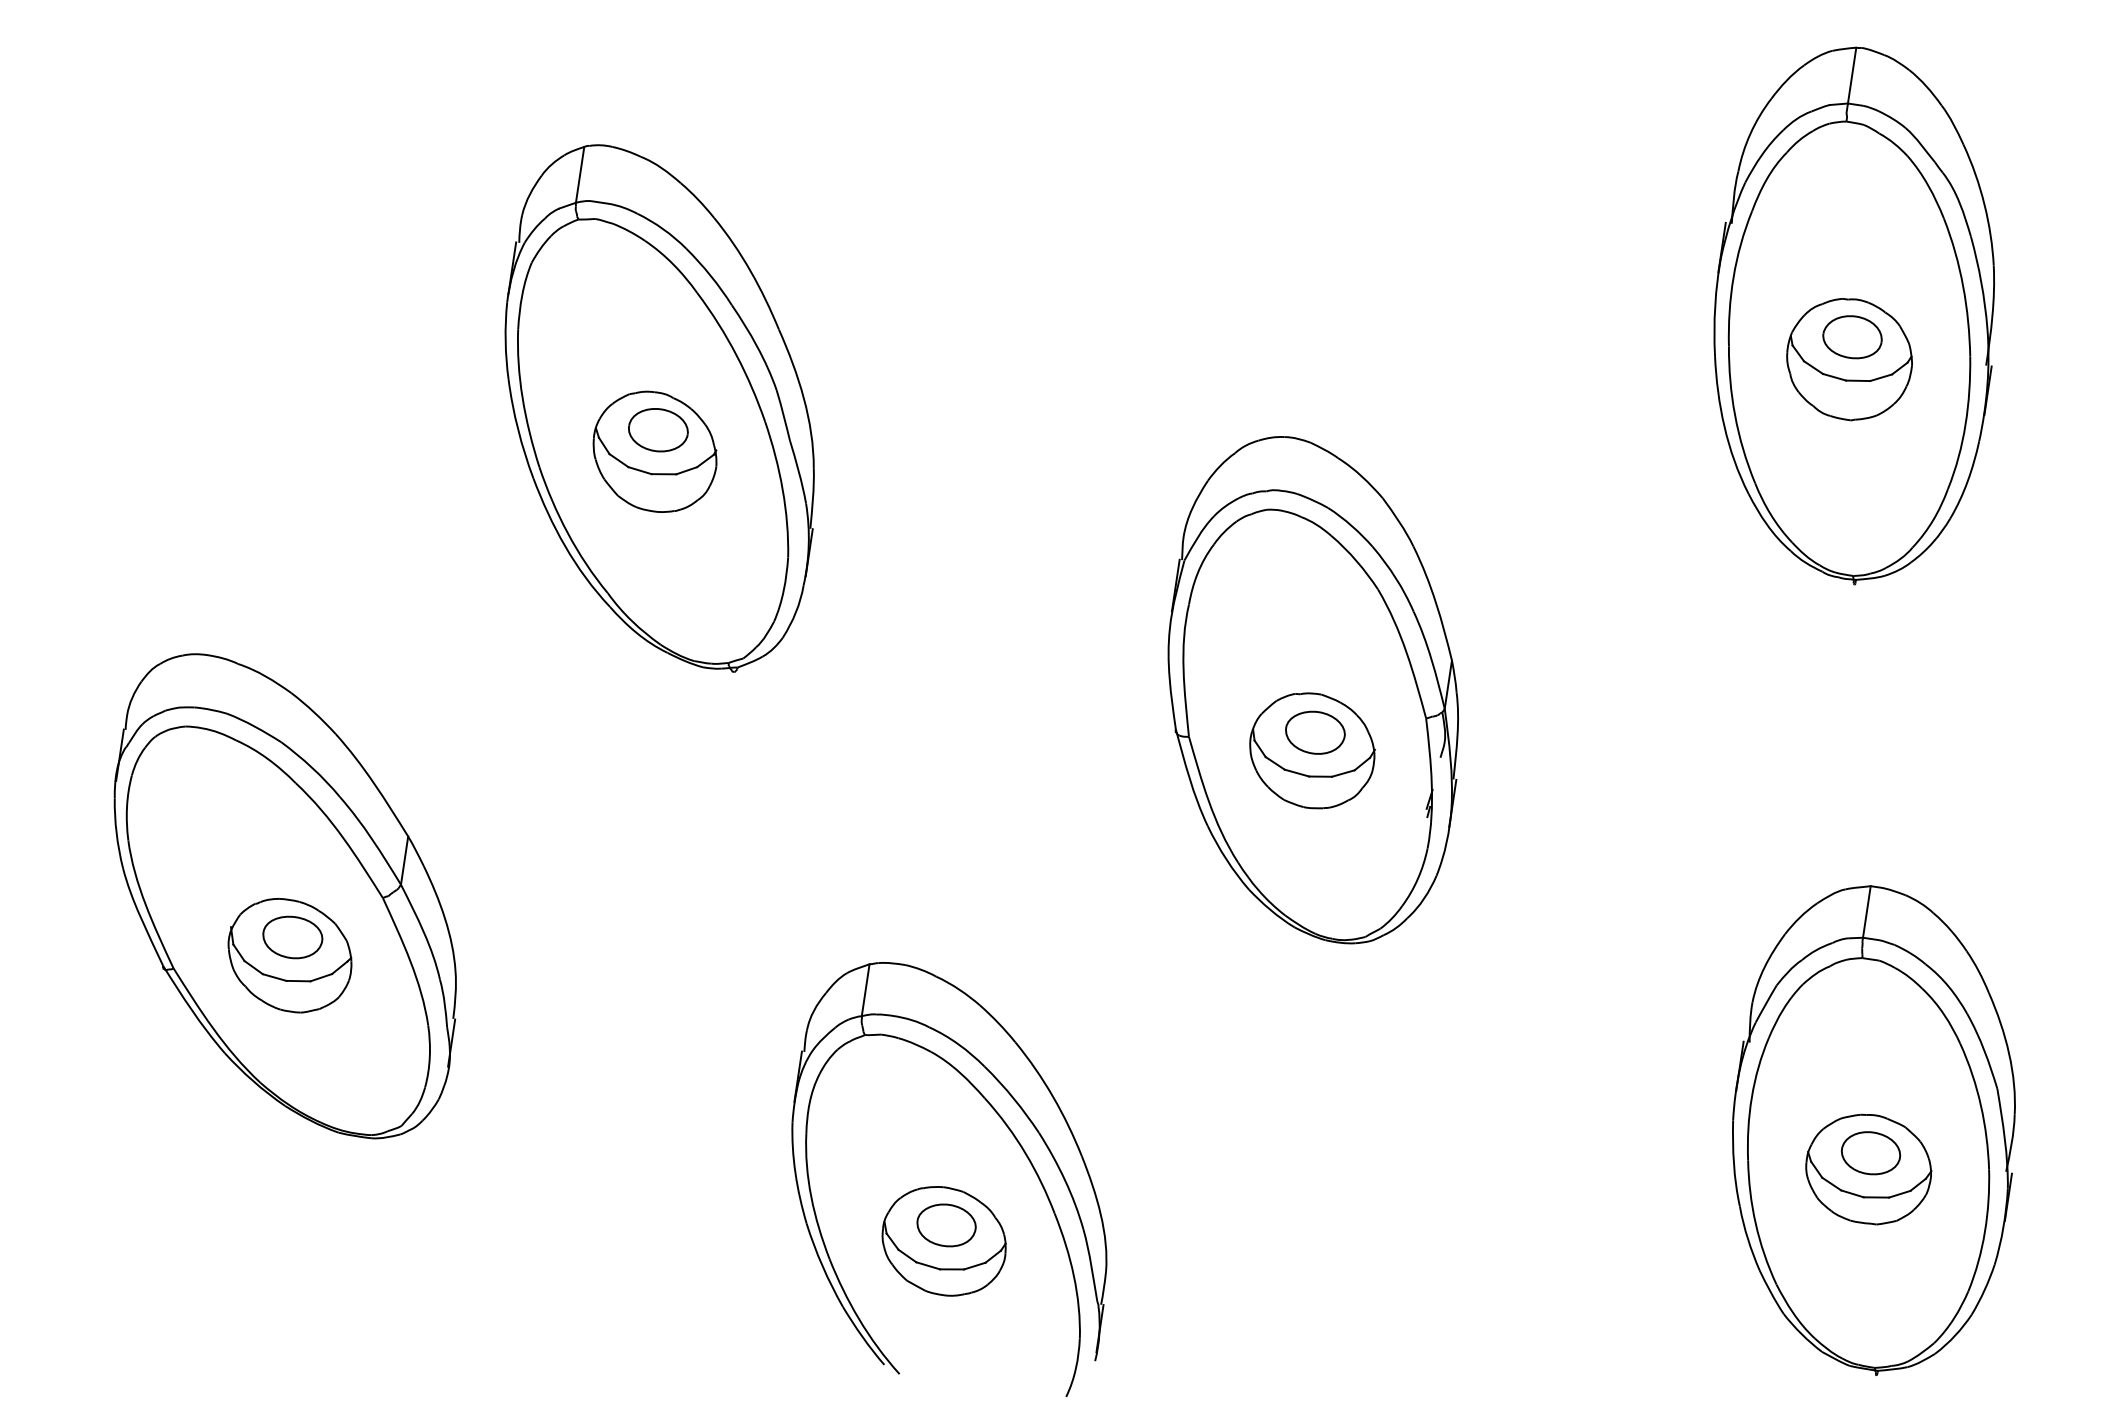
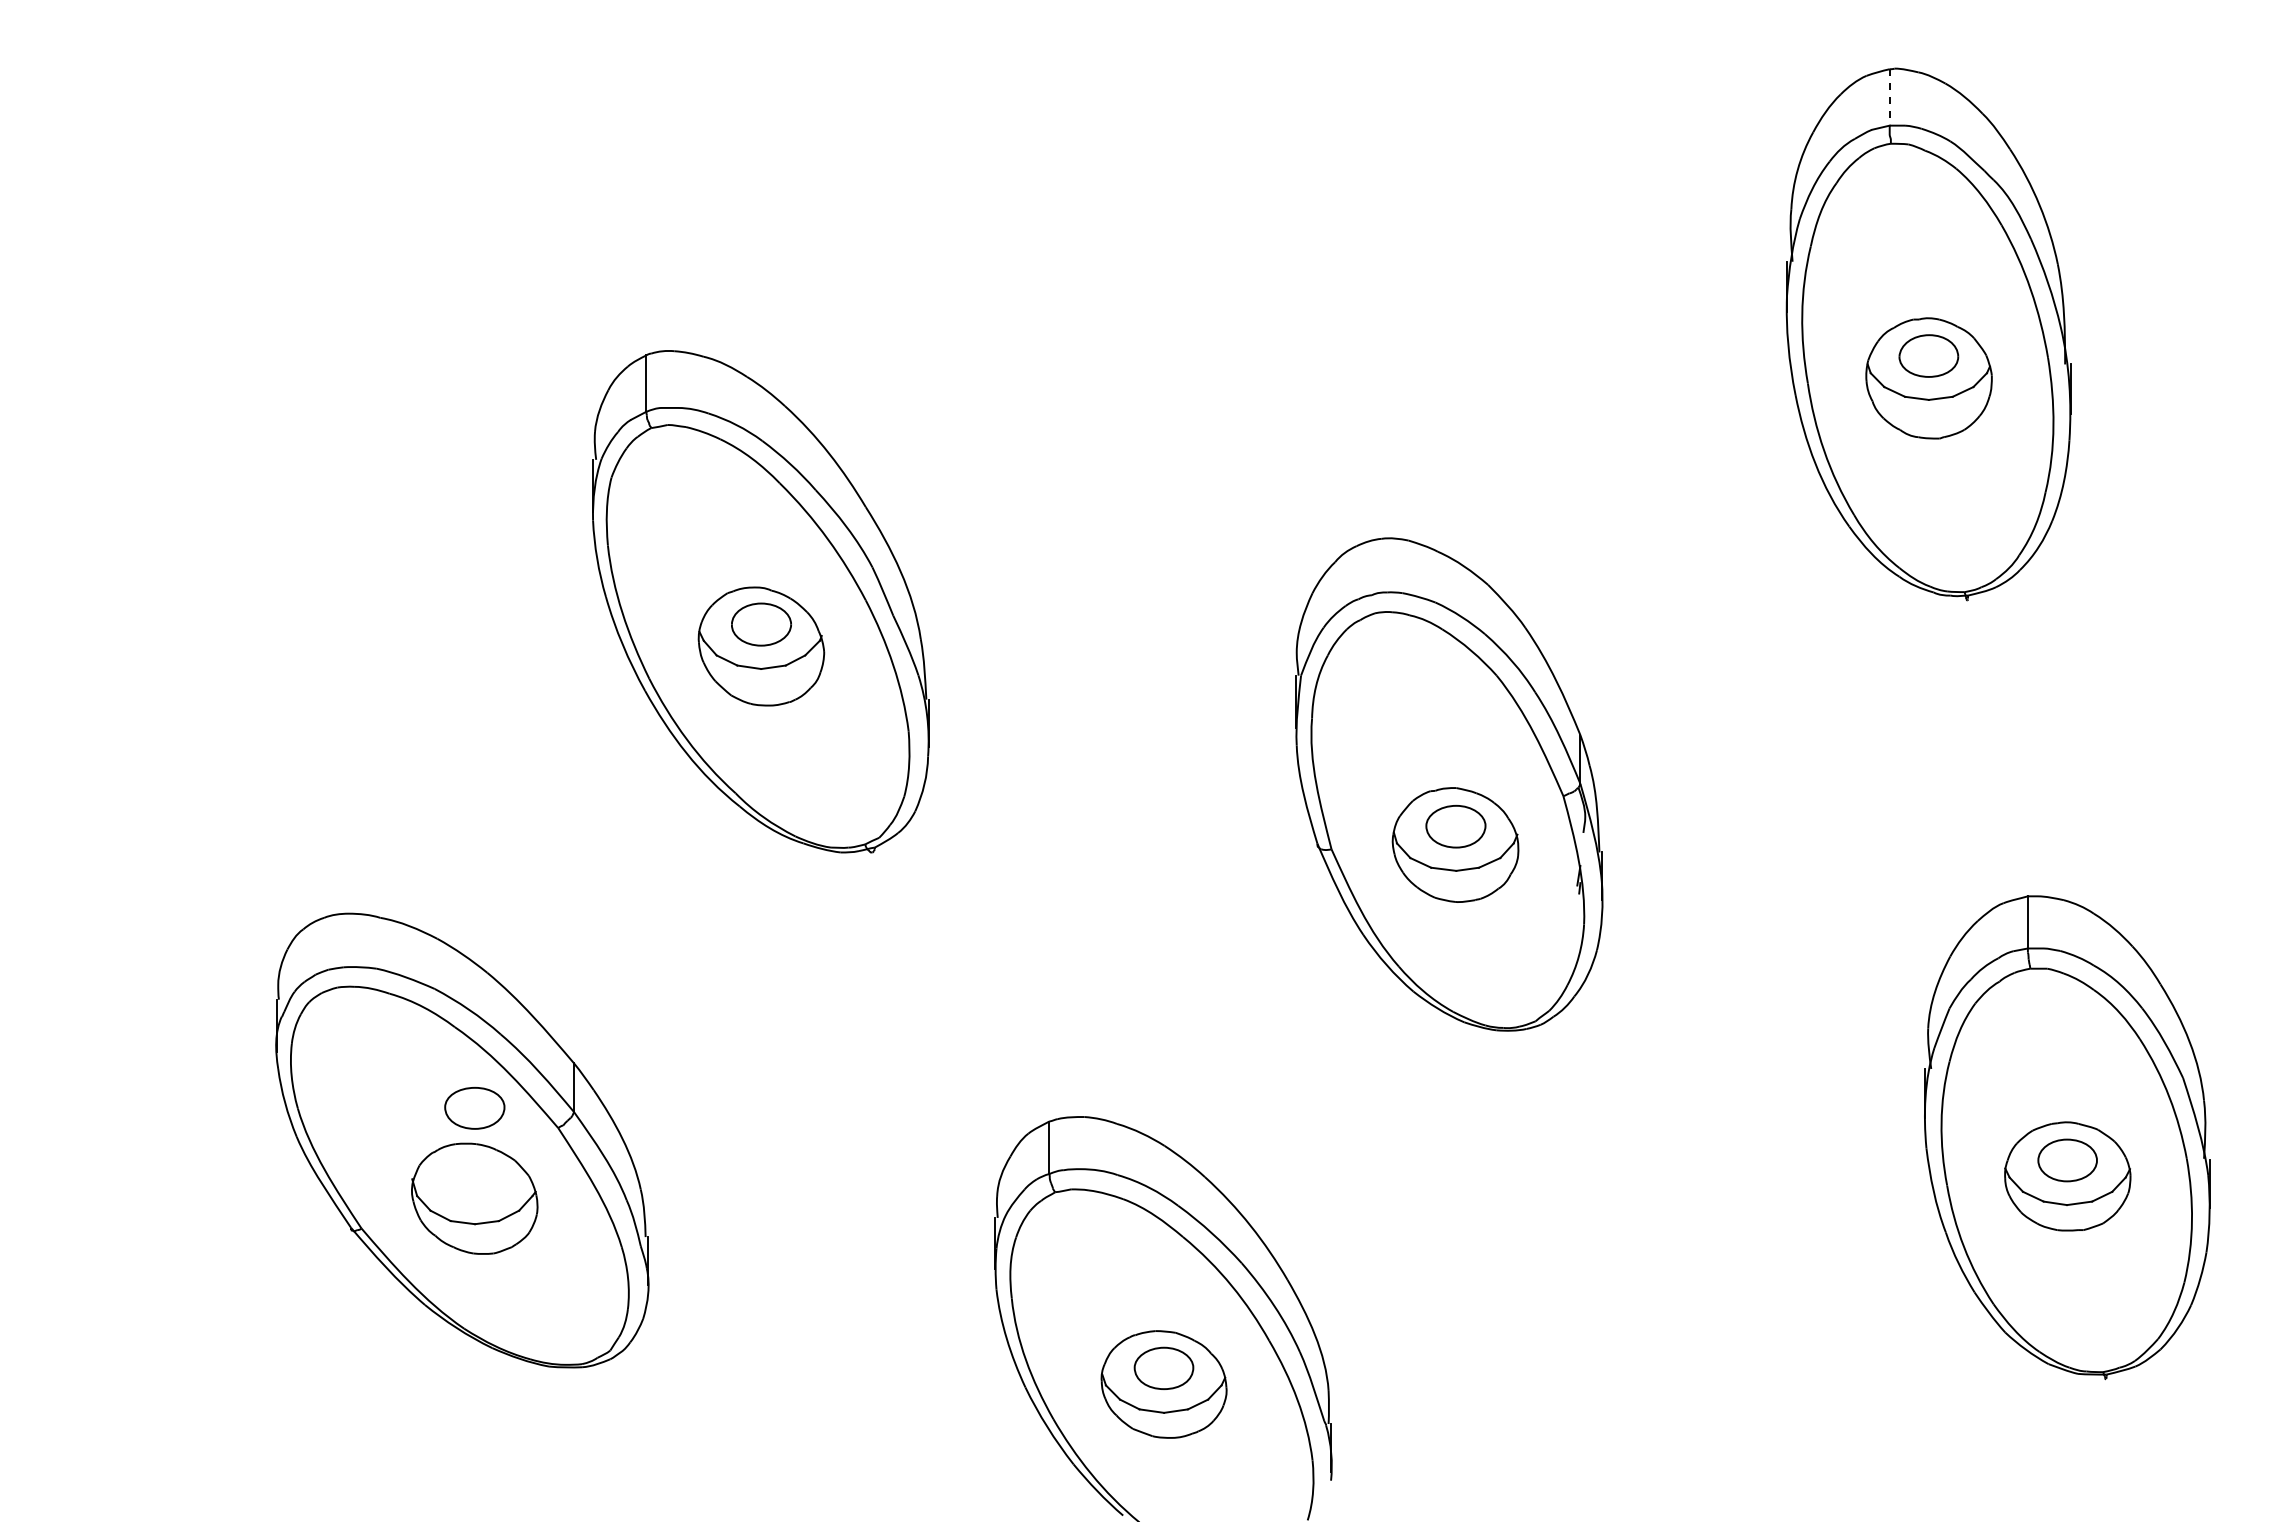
line: (1851, 75) -> (1889, 97), solid -> dashed
part: (292, 937) -> (474, 1108), moved

